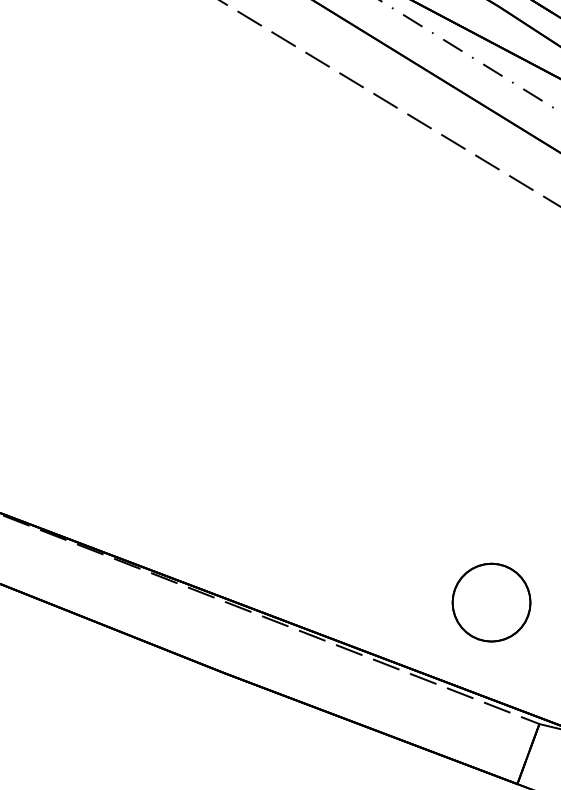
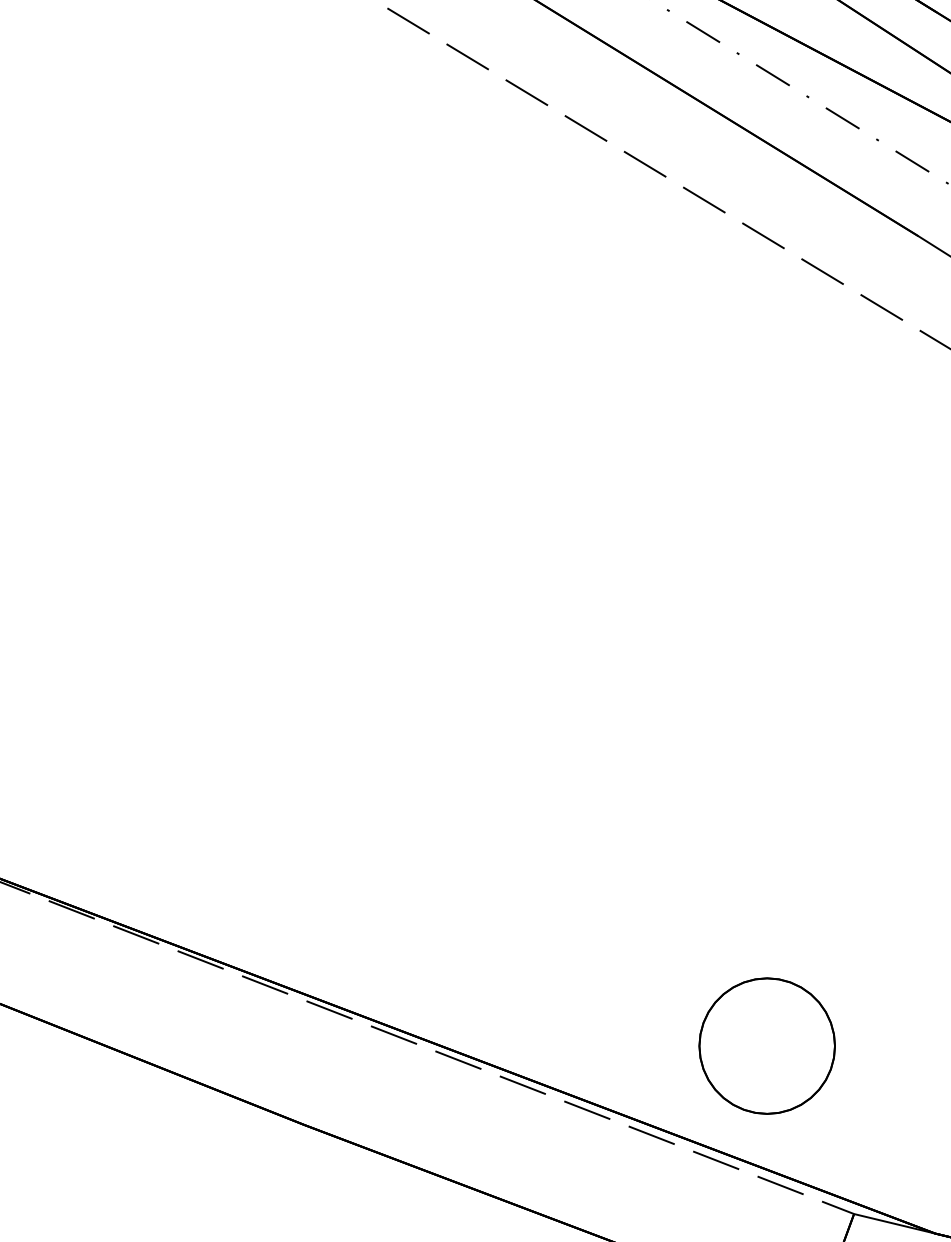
part: (491, 602) -> (767, 1045), moved

